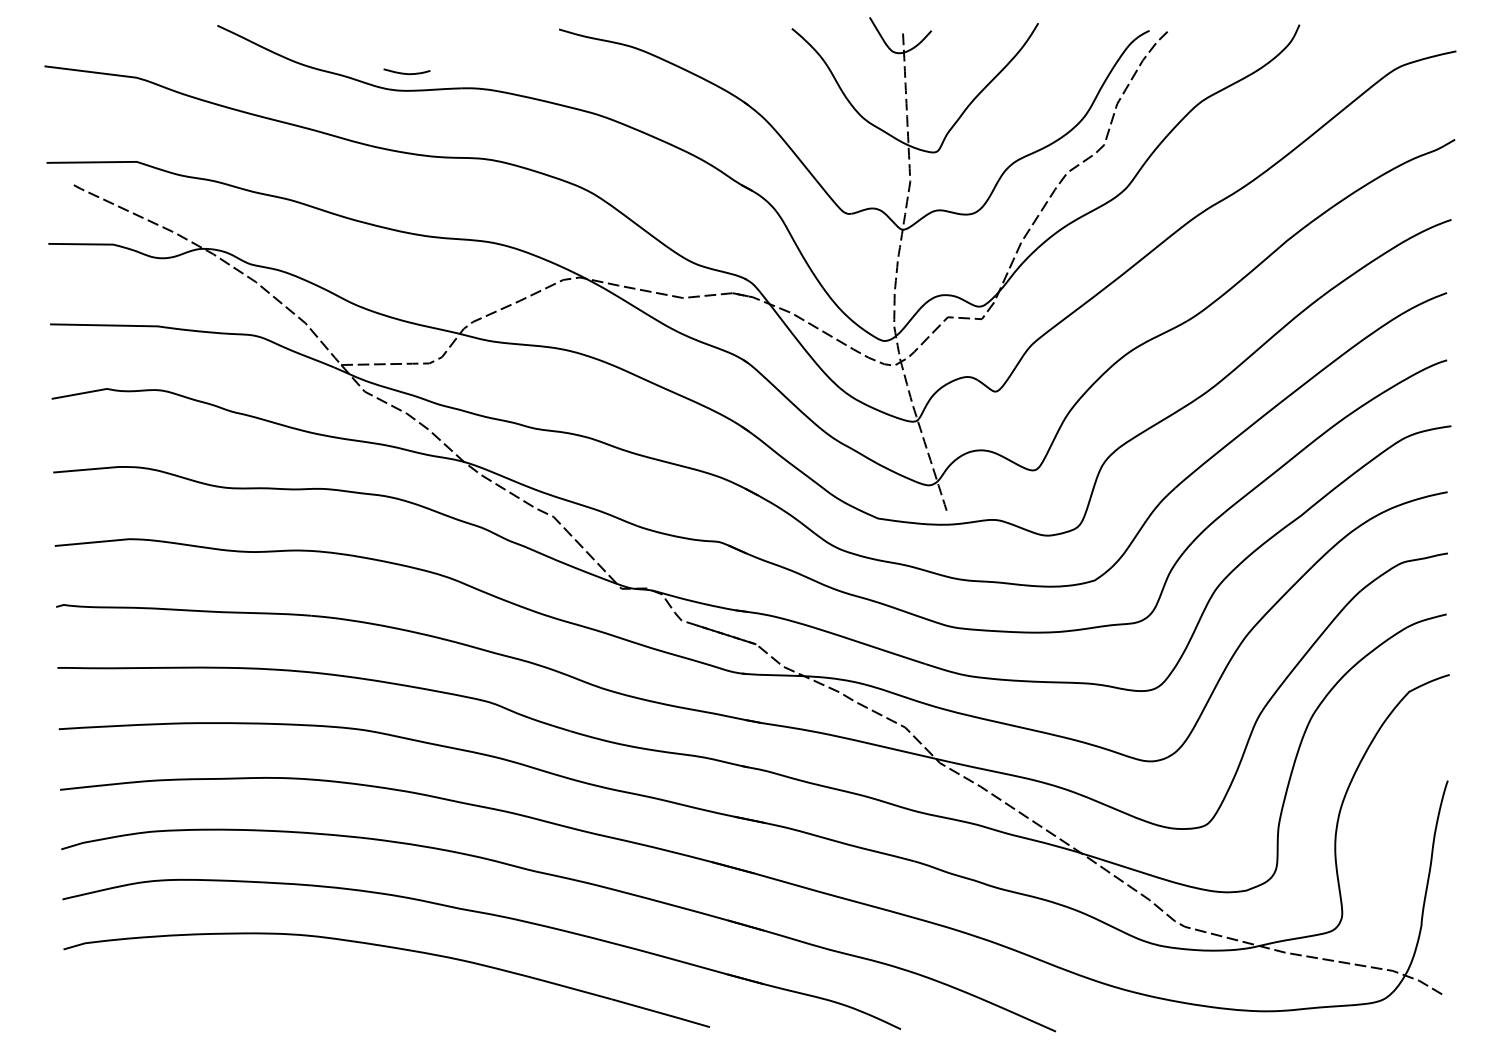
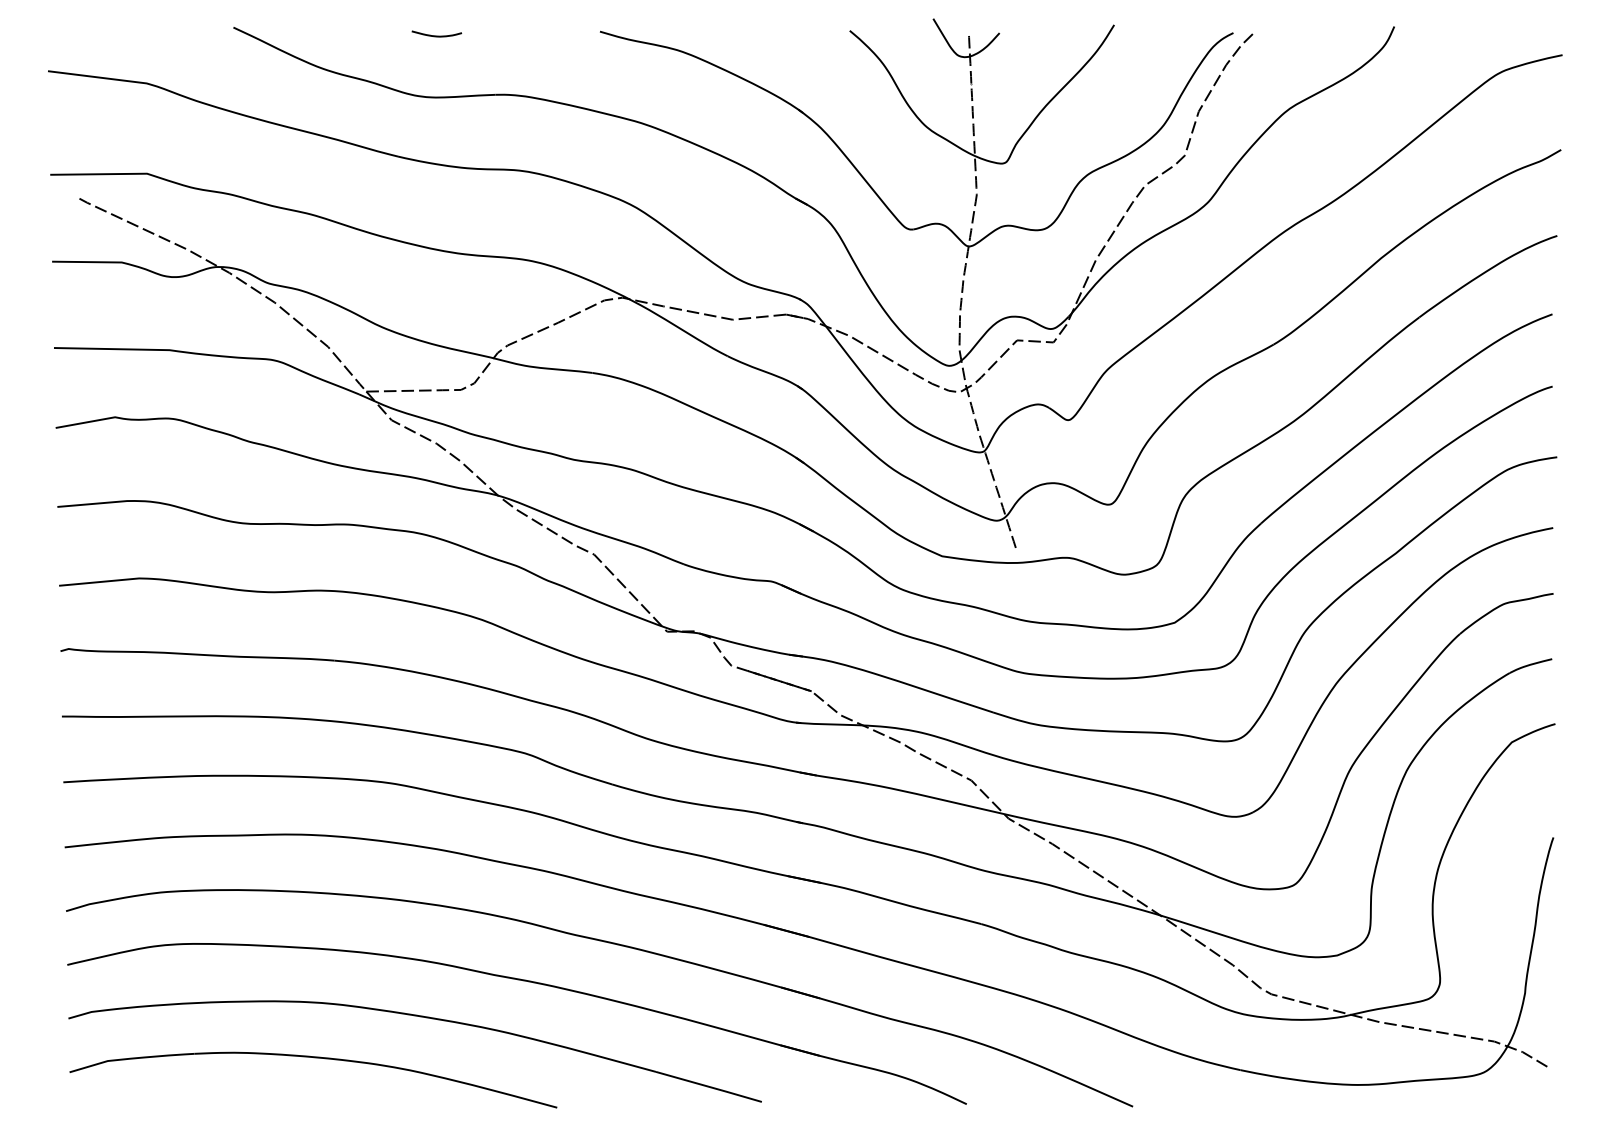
curve: (406, 73) -> (436, 35), moved
part: (292, 986) -> (314, 1058), added

